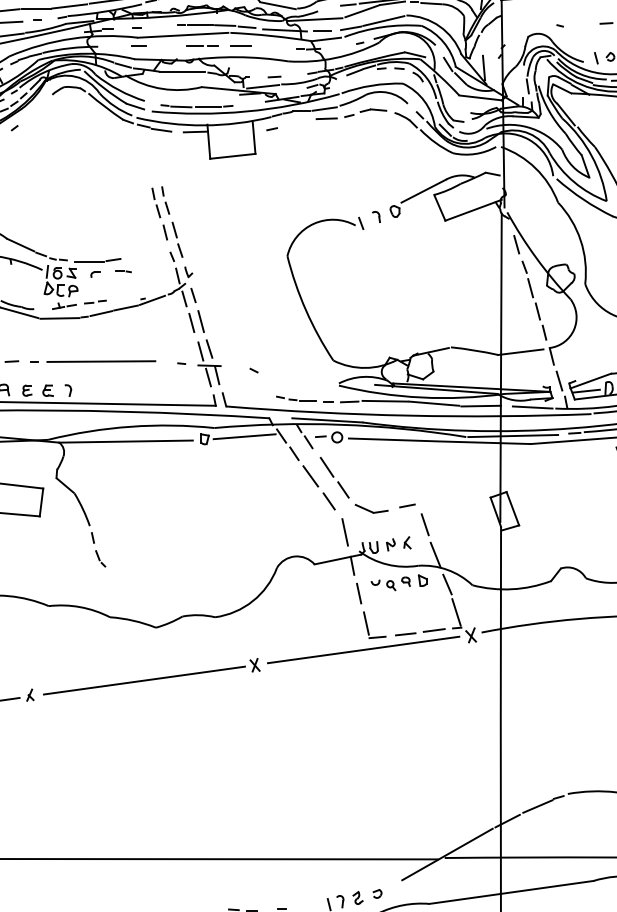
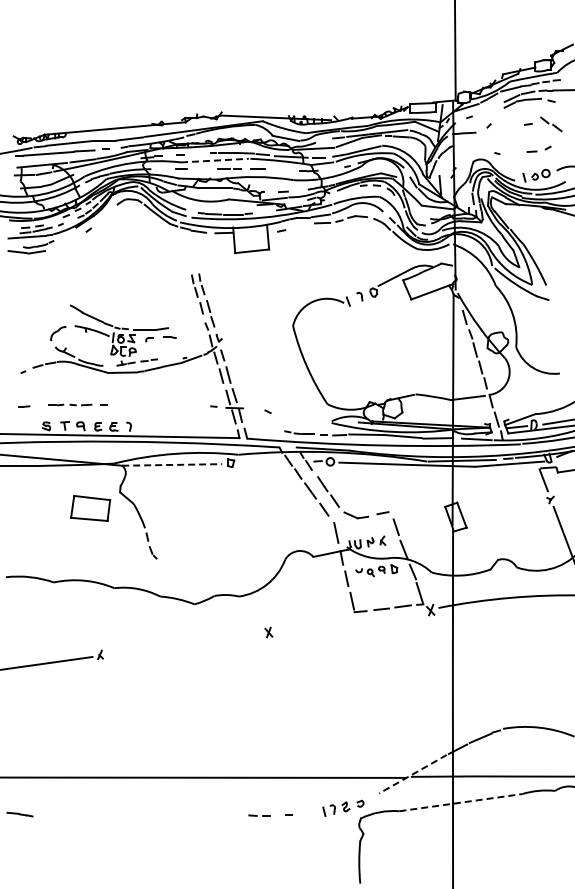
line: (182, 35) -> (214, 160), solid -> dashed
line: (101, 360) -> (153, 404), removed
line: (243, 436) -> (260, 461), removed
line: (126, 440) -> (172, 464), solid -> dashed
line: (362, 649) -> (349, 620), removed
line: (143, 679) -> (185, 643), removed
line: (446, 854) -> (412, 774), solid -> dashed
line: (512, 892) -> (461, 802), solid -> dashed

